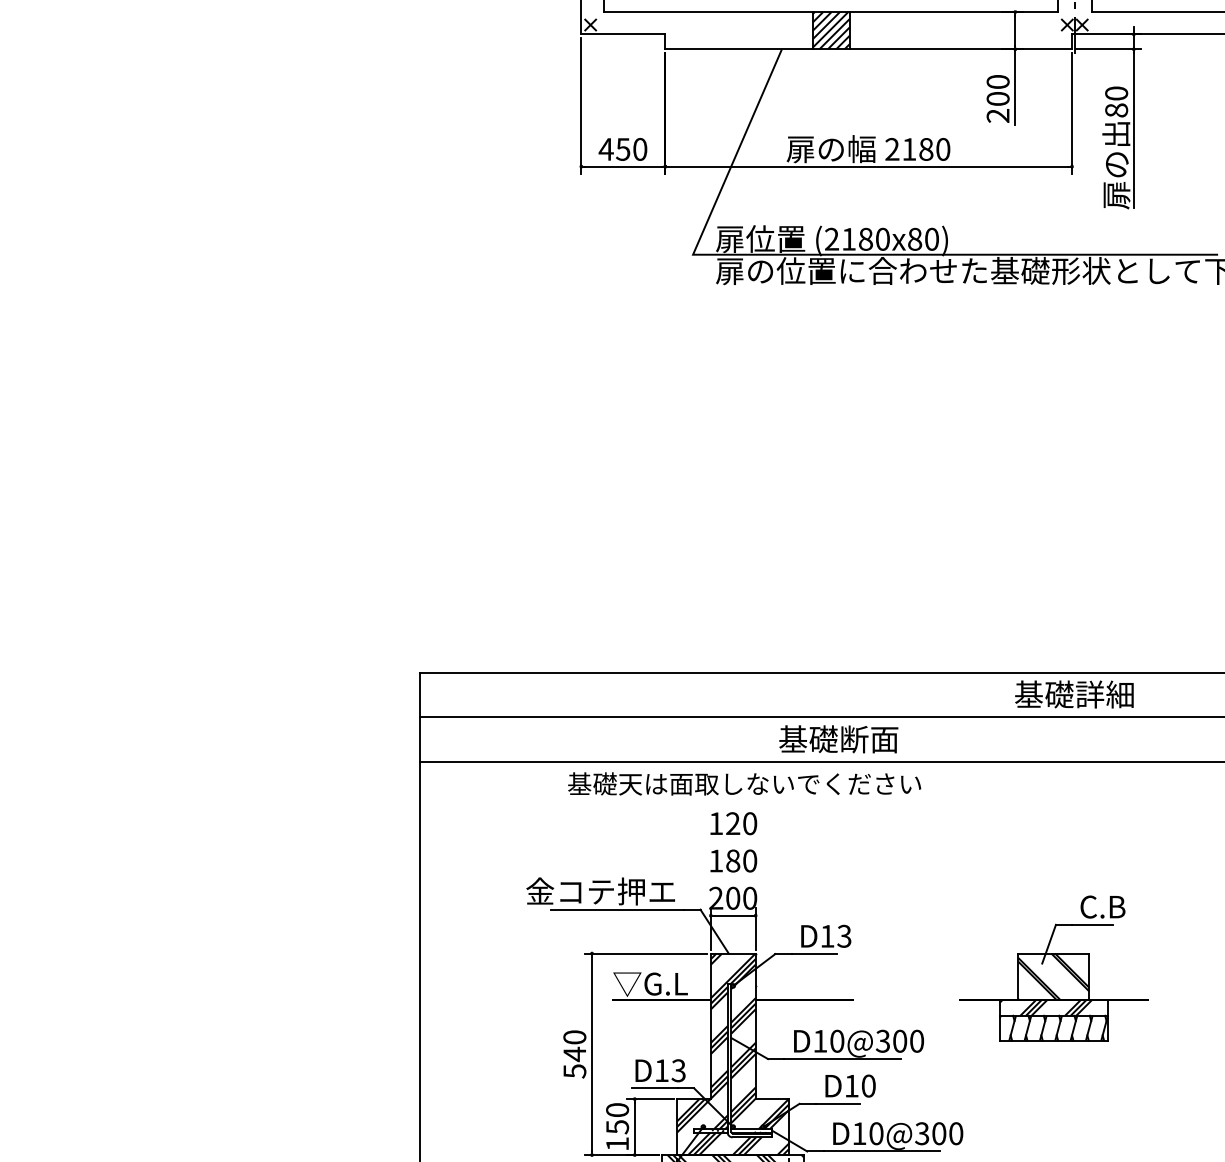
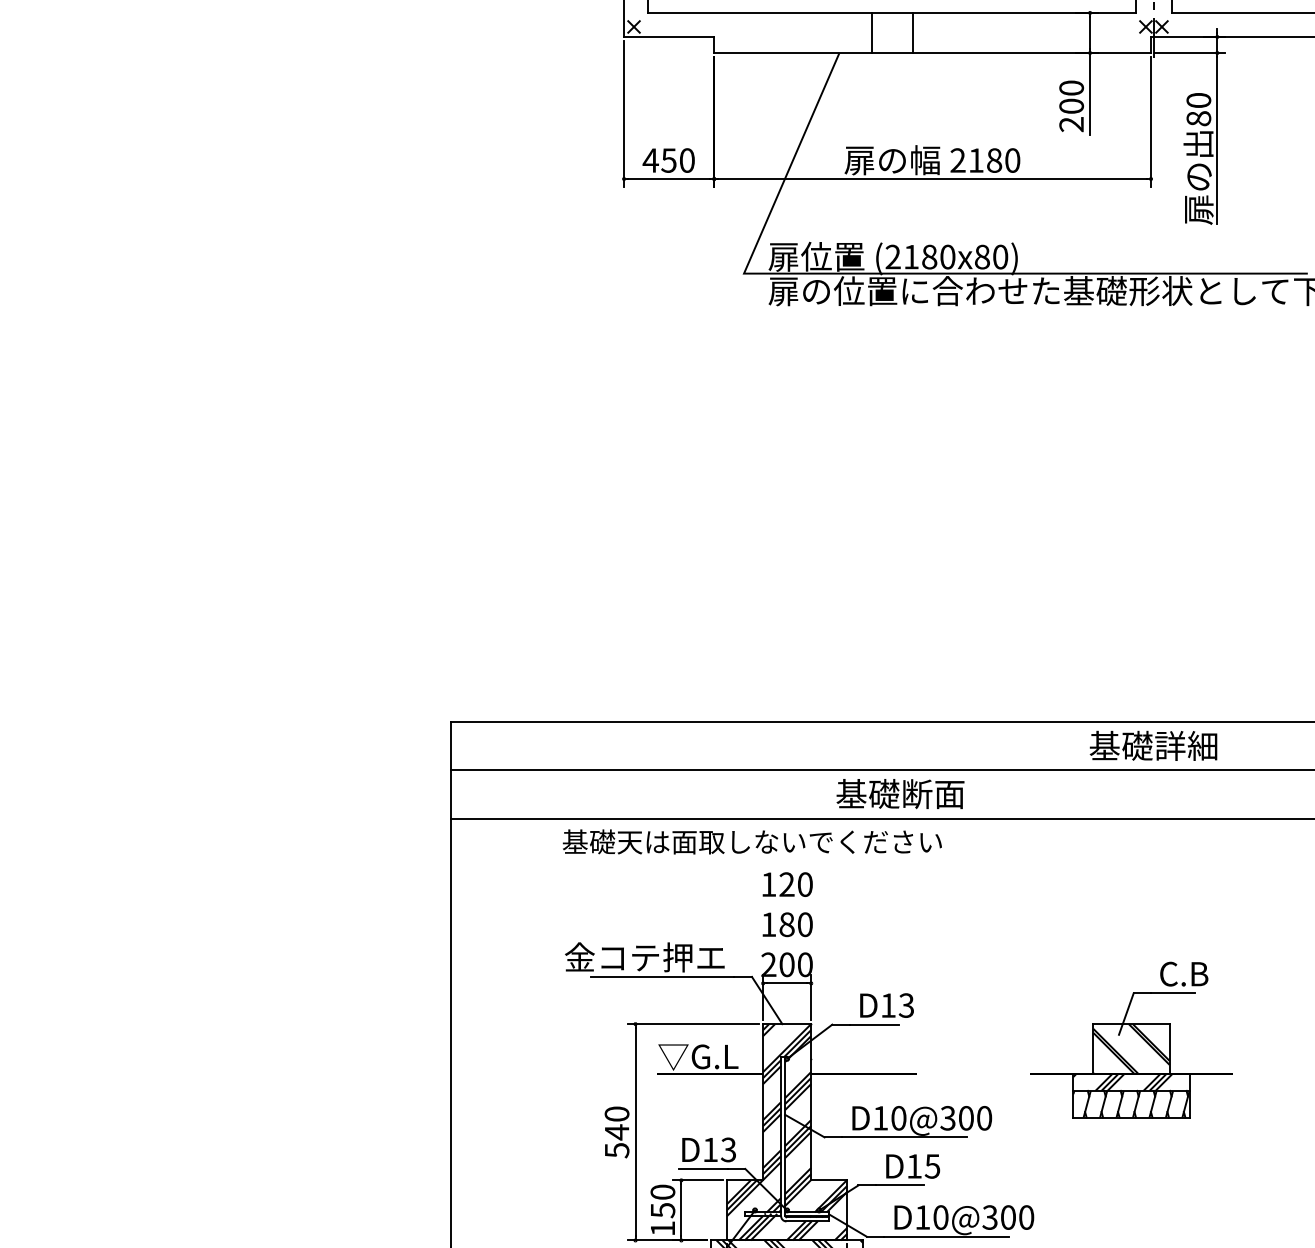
hatch: (831, 30) -> (892, 32), removed
text: (743, 783) -> (751, 841), moved
text: (868, 1086) -> (932, 1166), D10 -> D15

